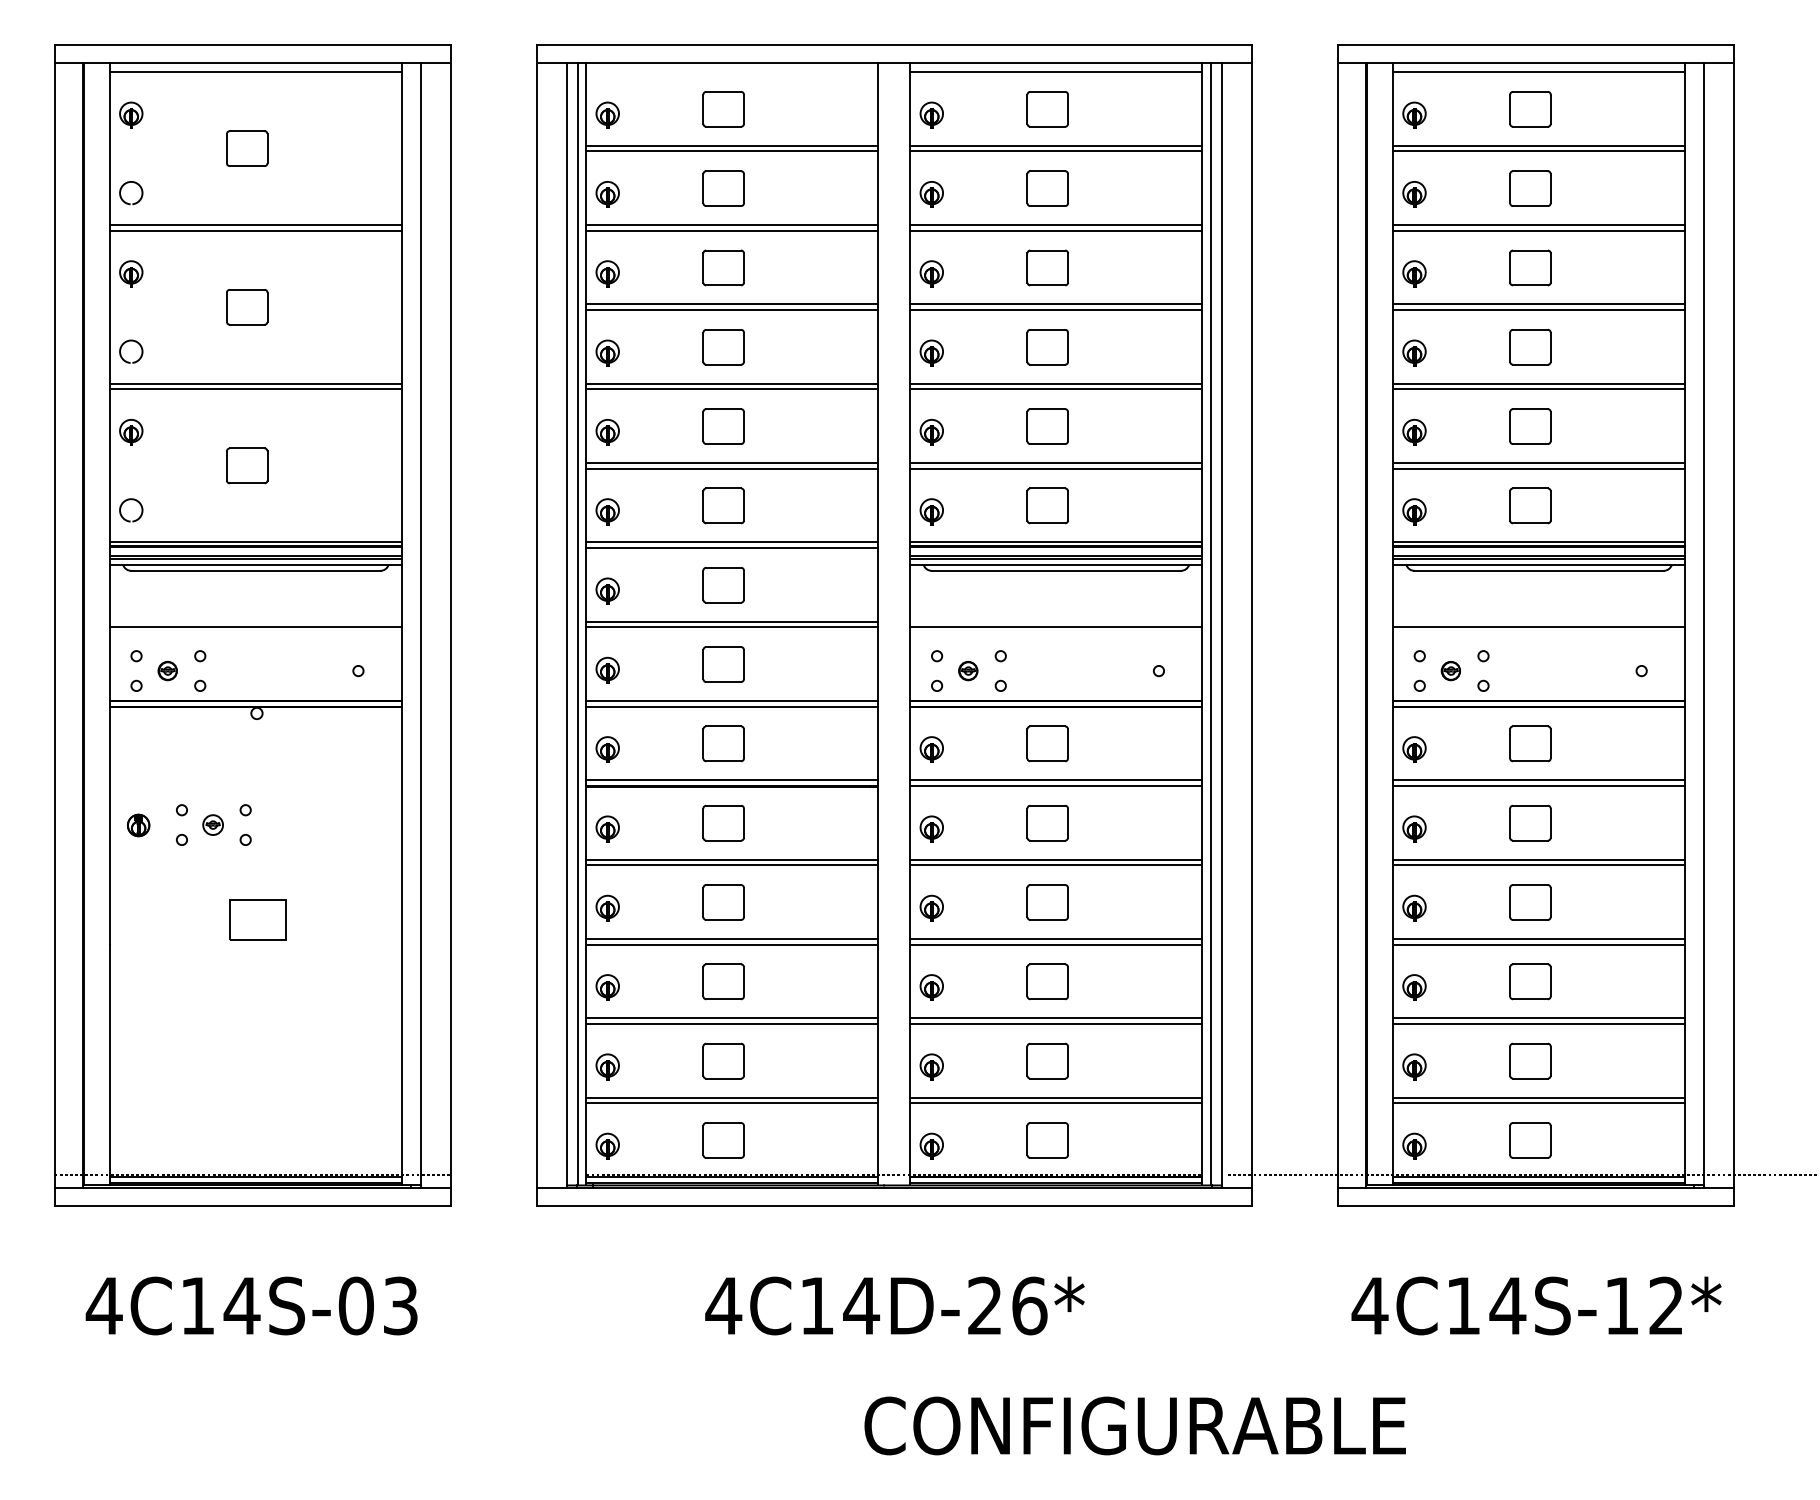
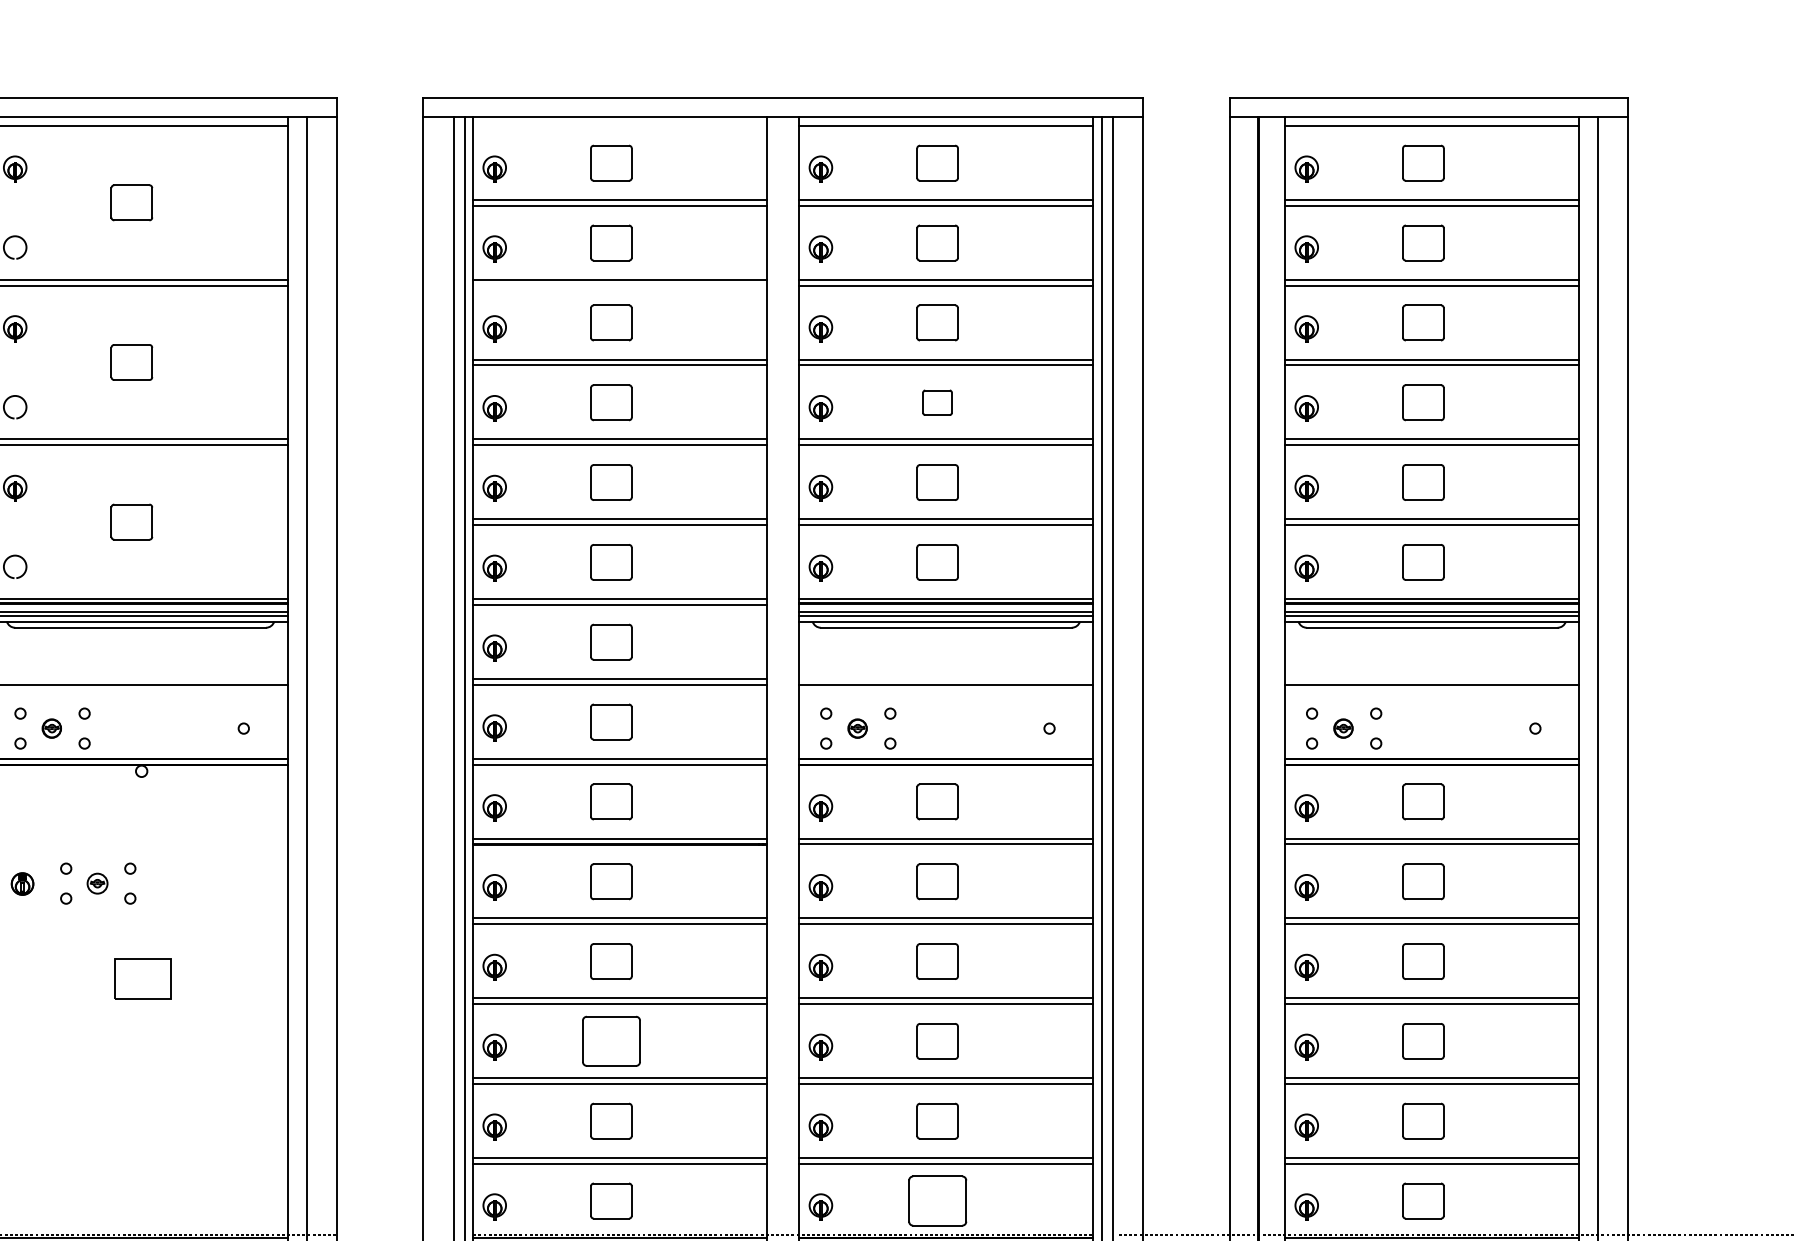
line: (732, 230) -> (620, 285), removed
part: (1047, 347) -> (937, 402), size x0.7
part: (723, 981) -> (611, 1041), size x1.4
part: (1047, 1140) -> (937, 1201), size x1.4

